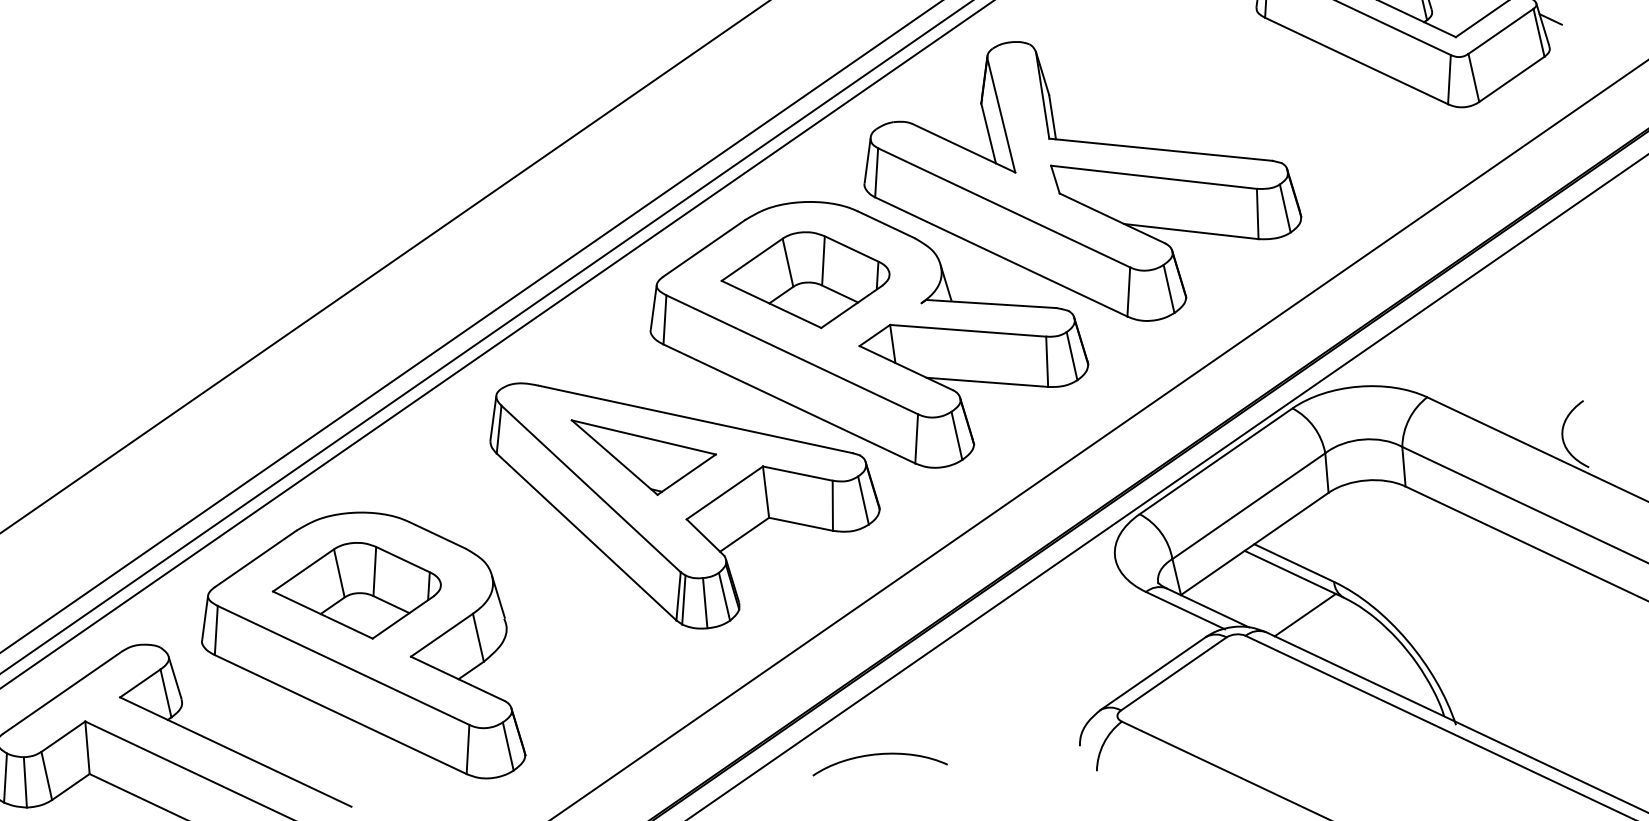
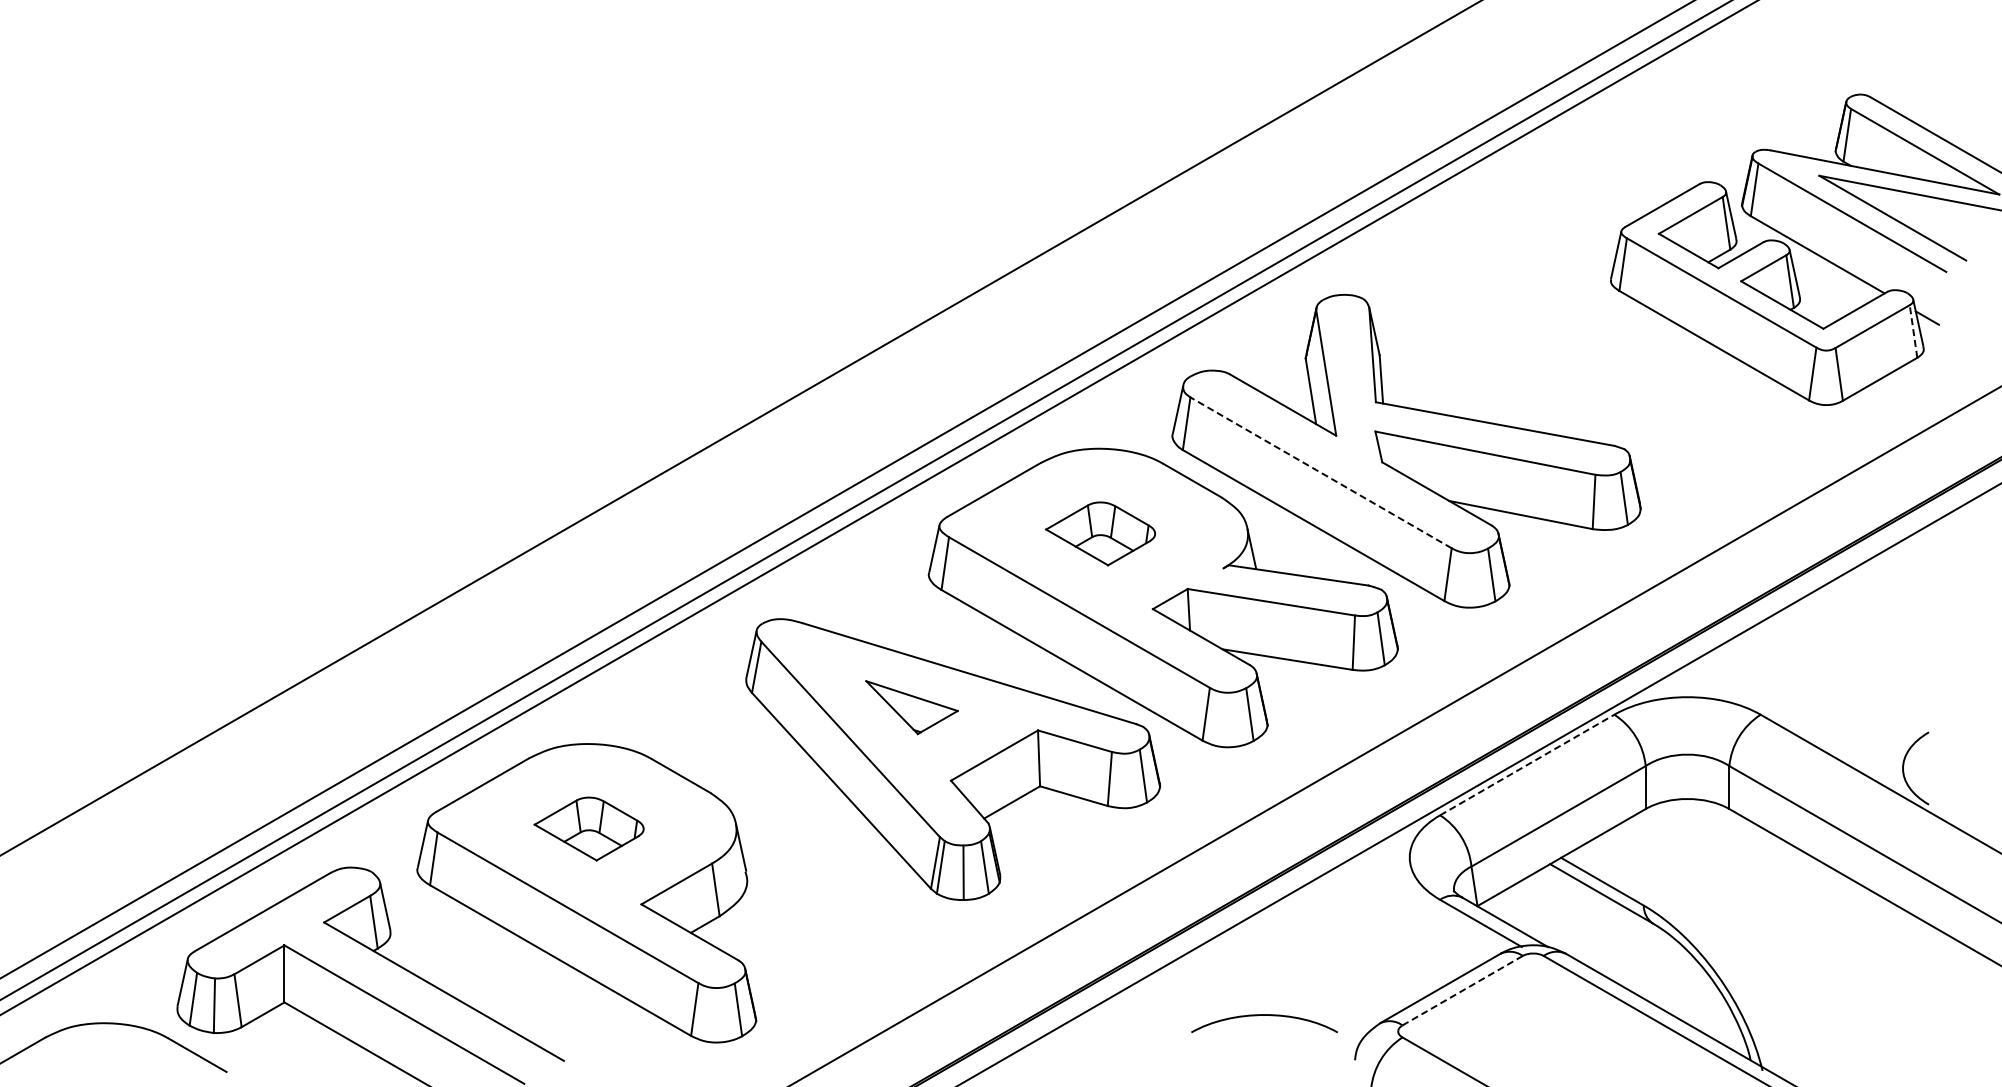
line: (1539, 32) -> (1913, 331), solid -> dashed
line: (1004, 207) -> (1321, 472), solid -> dashed
part: (805, 280) -> (1100, 533), size x0.6
part: (644, 454) -> (911, 707), size x0.6
line: (1216, 461) -> (1527, 765), solid -> dashed
part: (356, 590) -> (588, 828), size x0.6
line: (1305, 614) -> (1609, 938), removed
line: (1173, 673) -> (1462, 990), solid -> dashed
curve: (878, 754) -> (1264, 1015), moved

